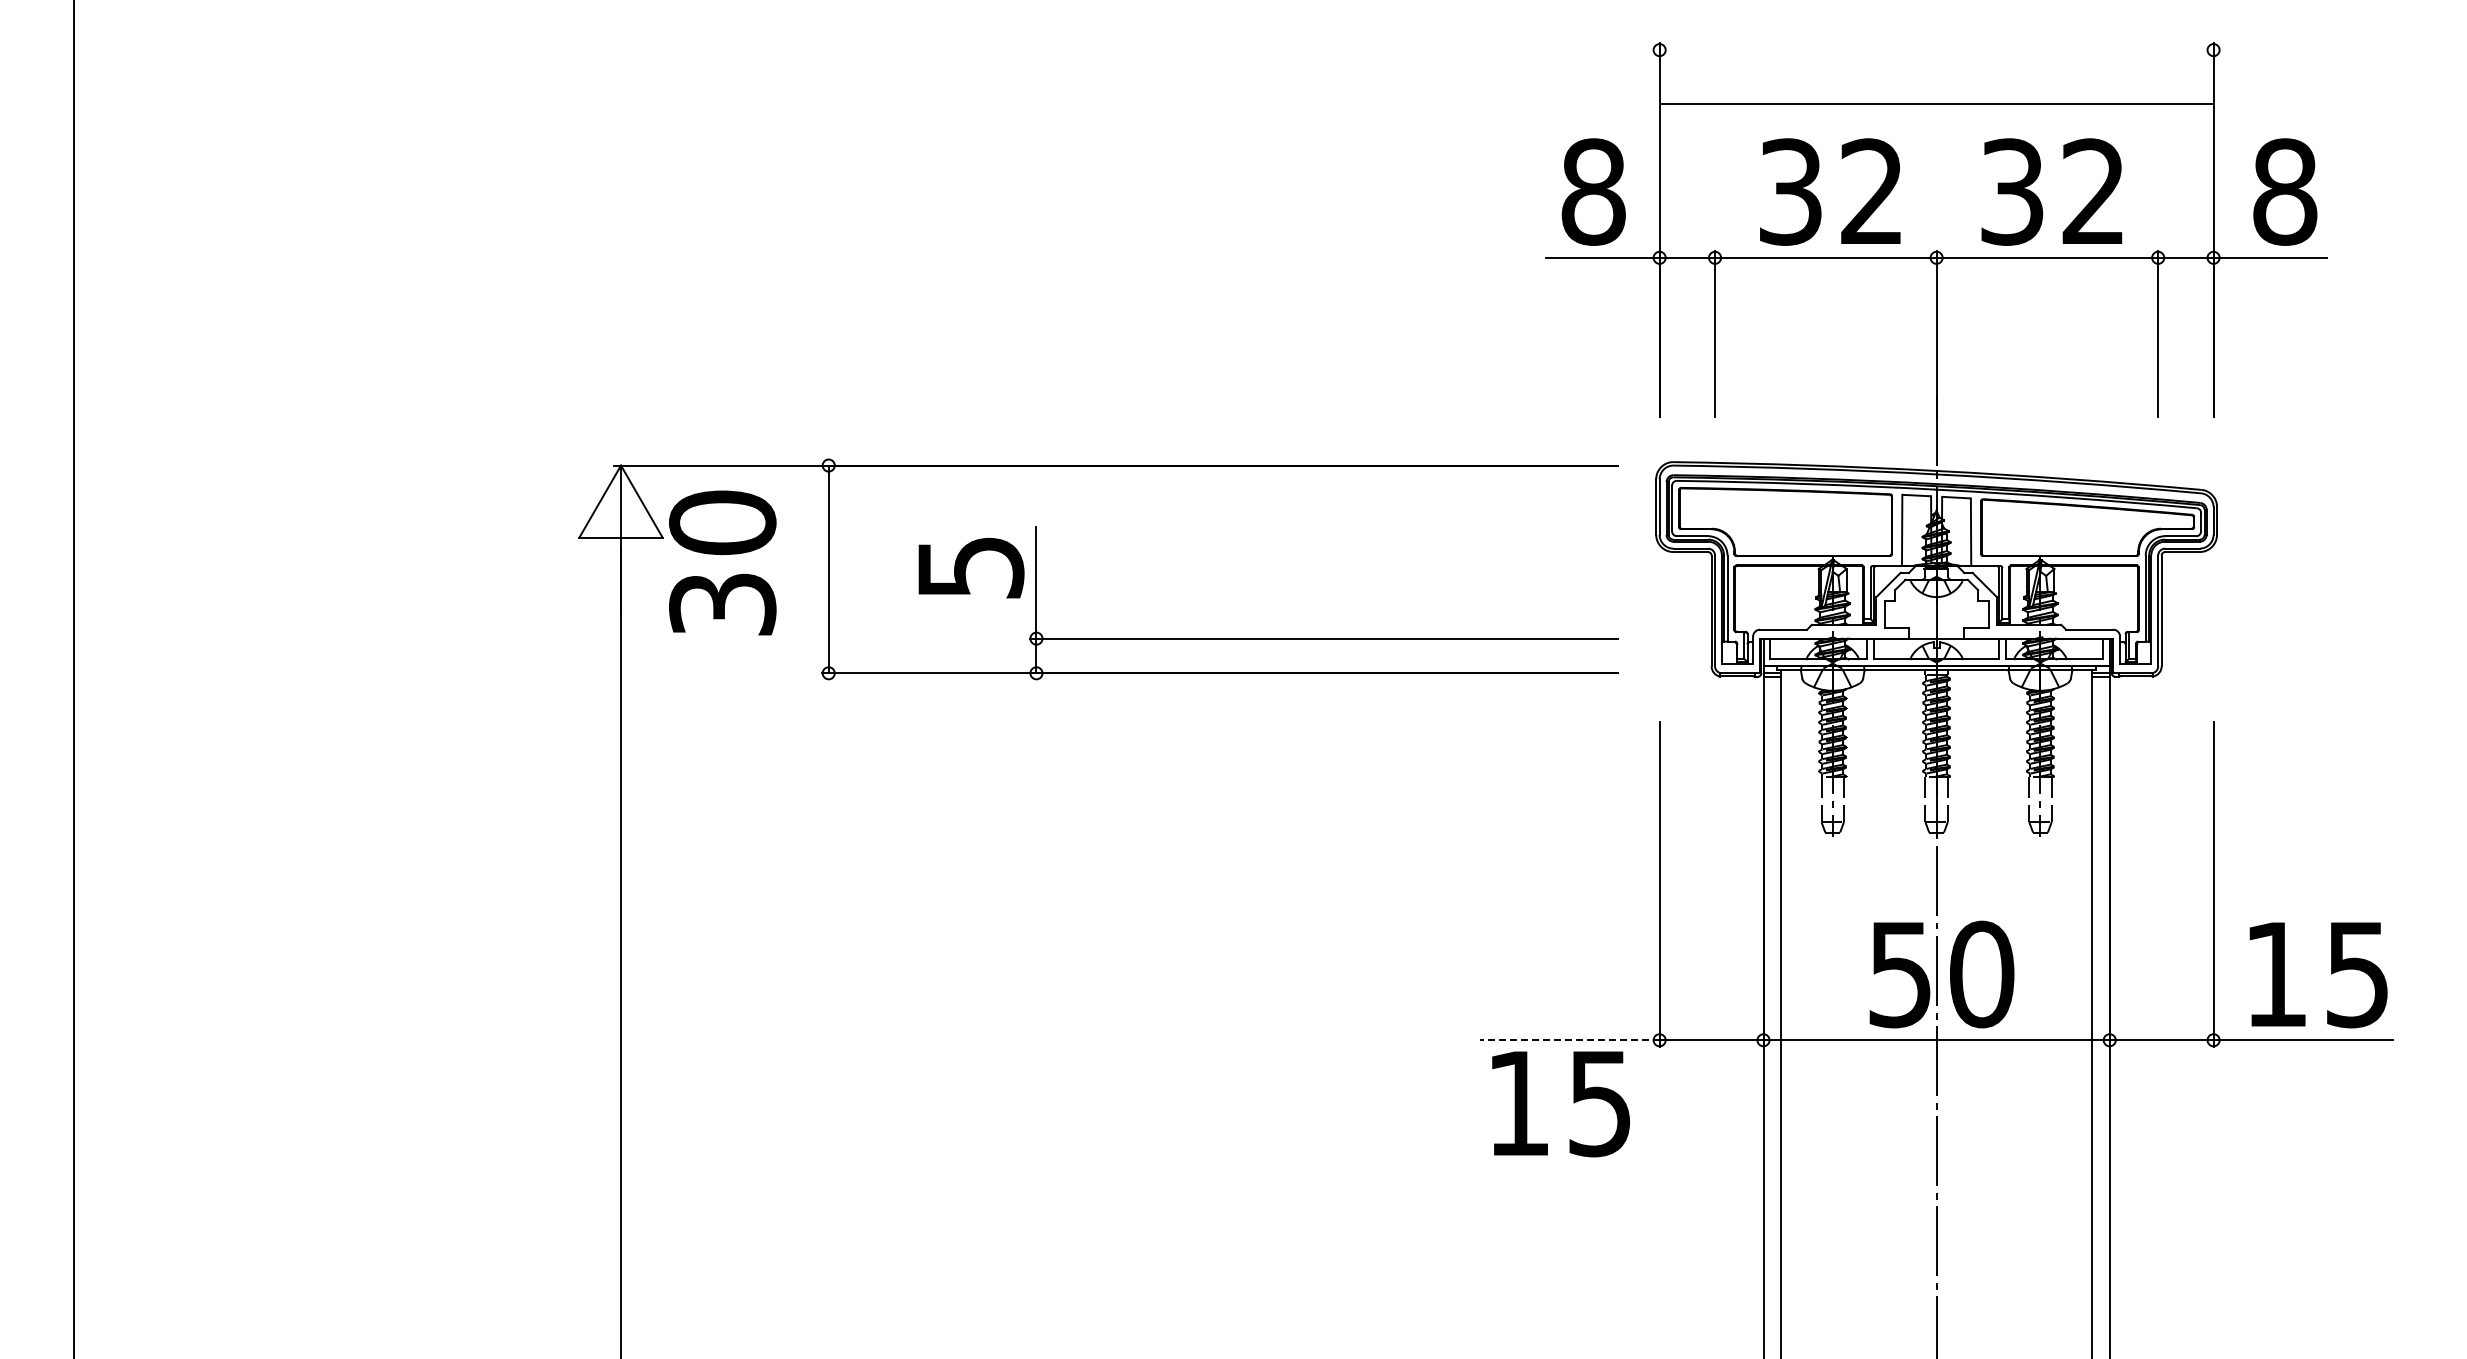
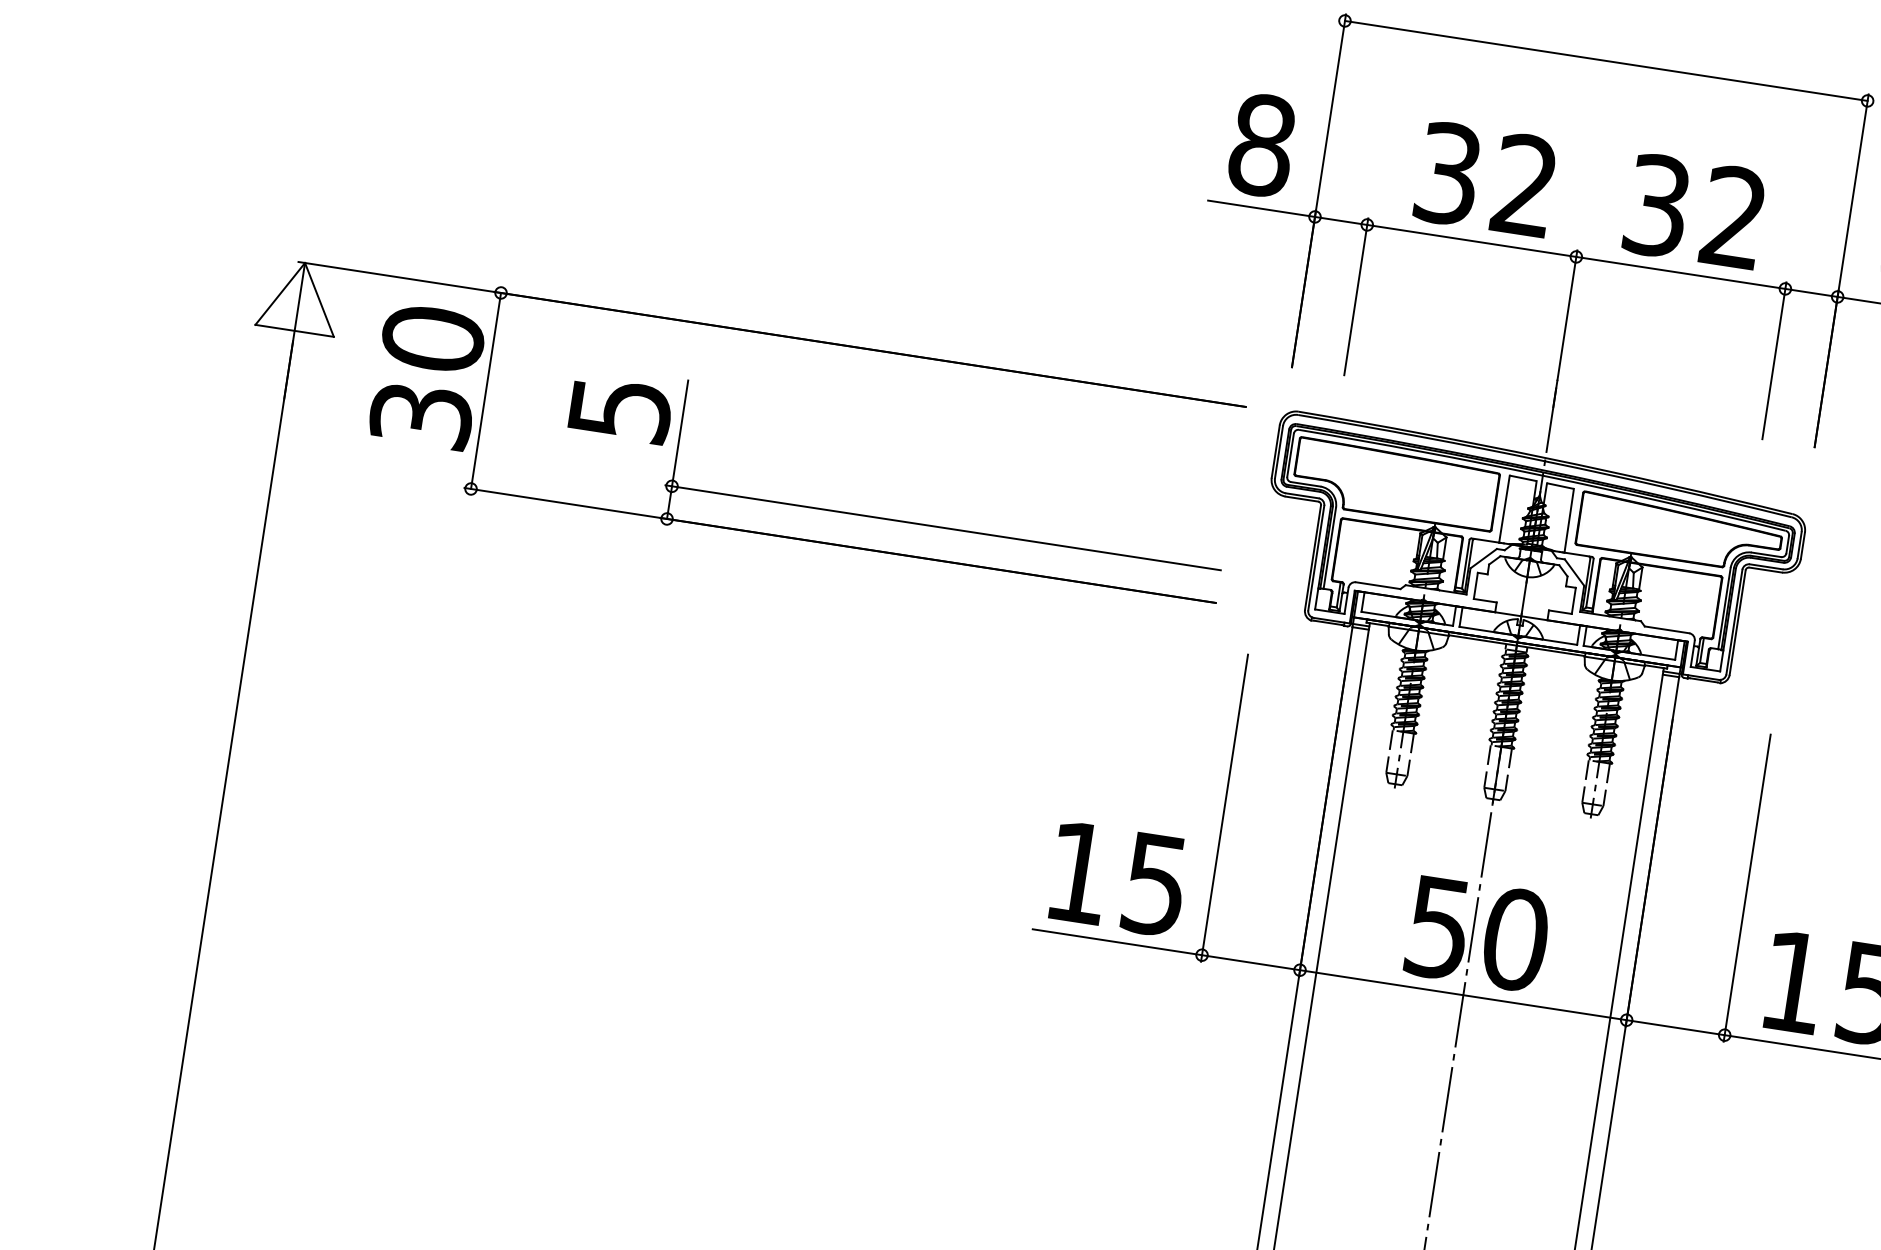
line: (1936, 104) -> (1606, 61), moved
text: (722, 562) -> (427, 376), moved
line: (1569, 1040) -> (1116, 942), dashed -> solid
text: (1560, 1104) -> (1117, 879), moved

